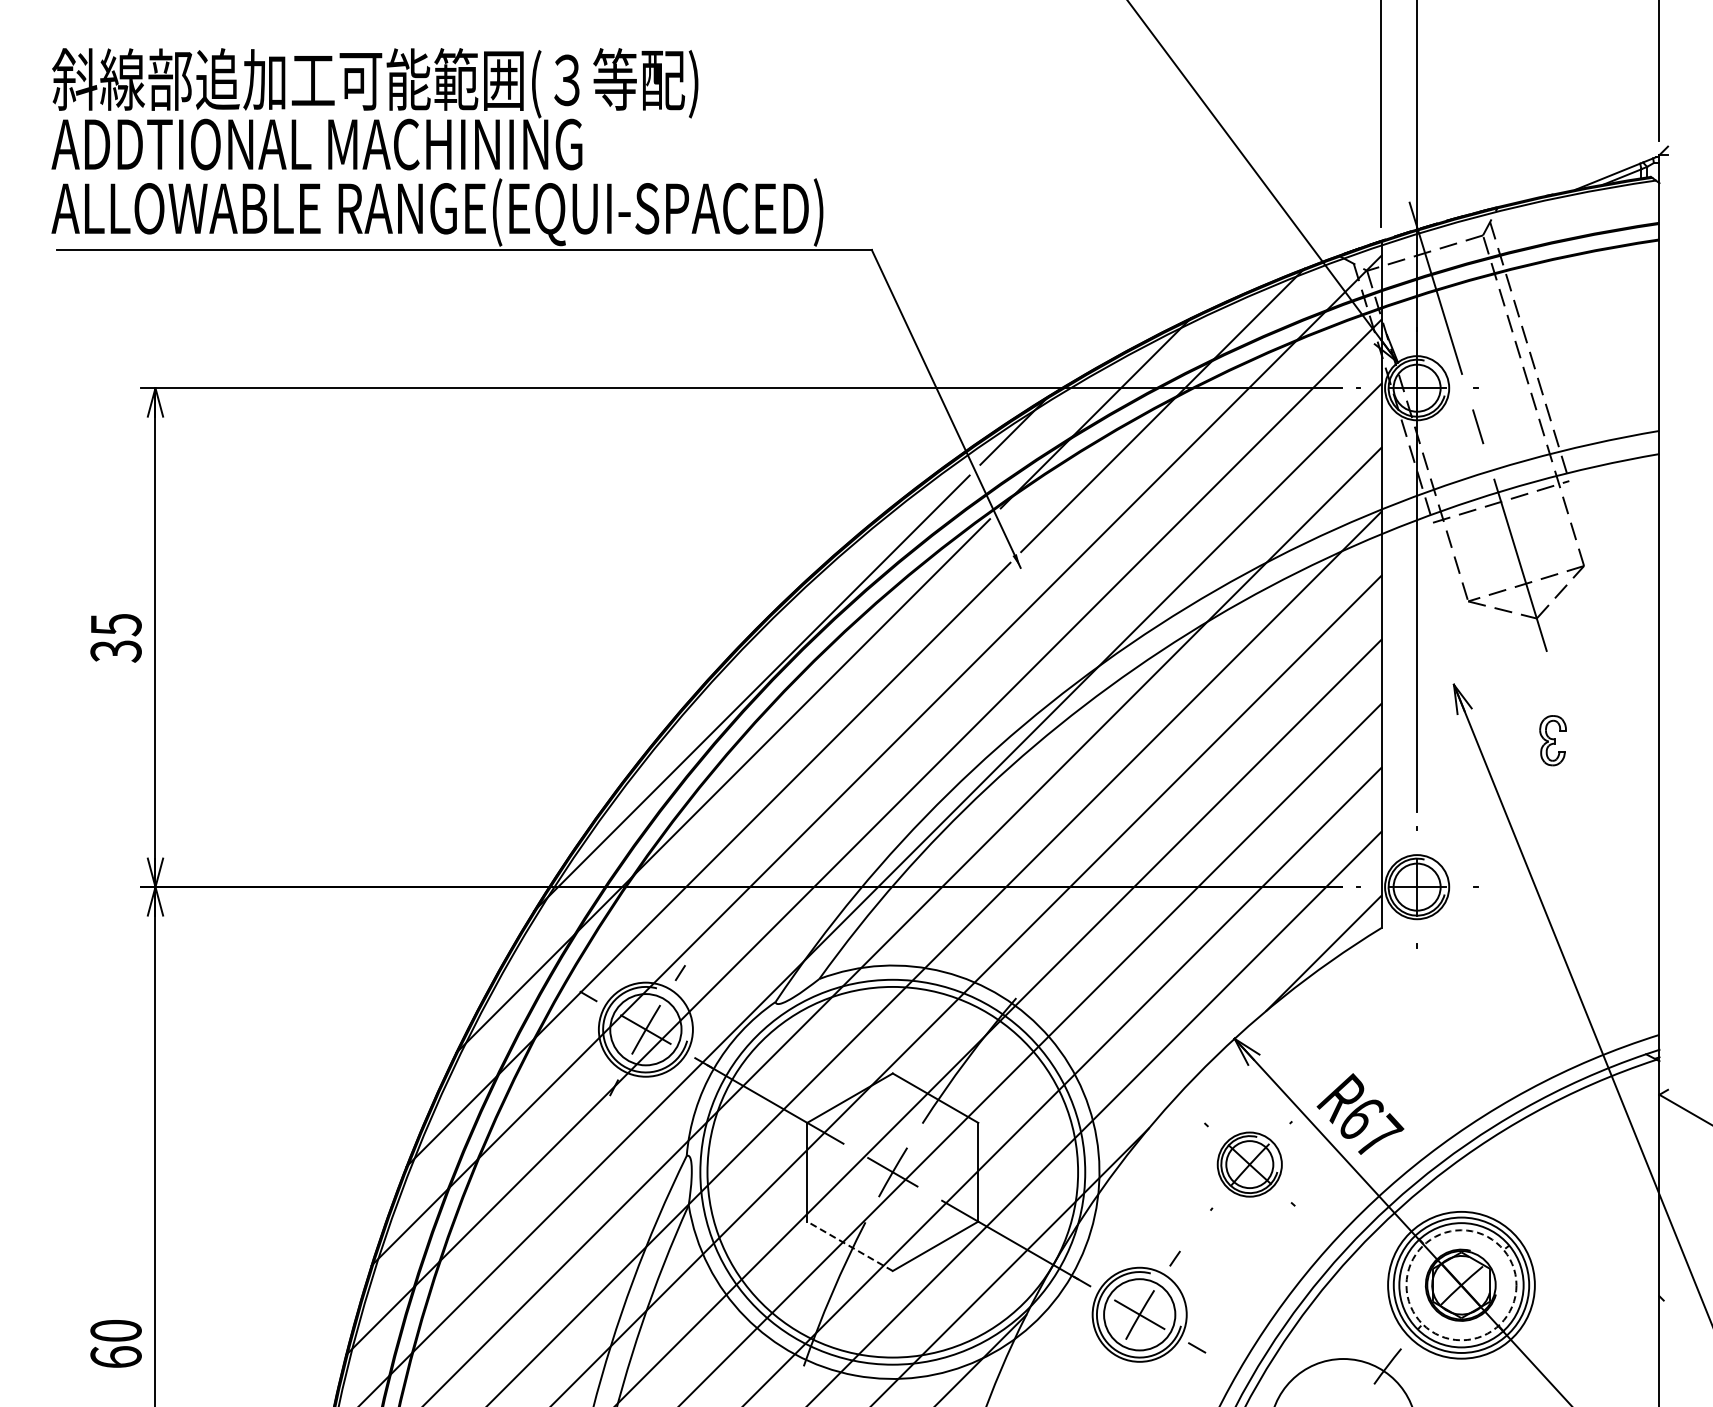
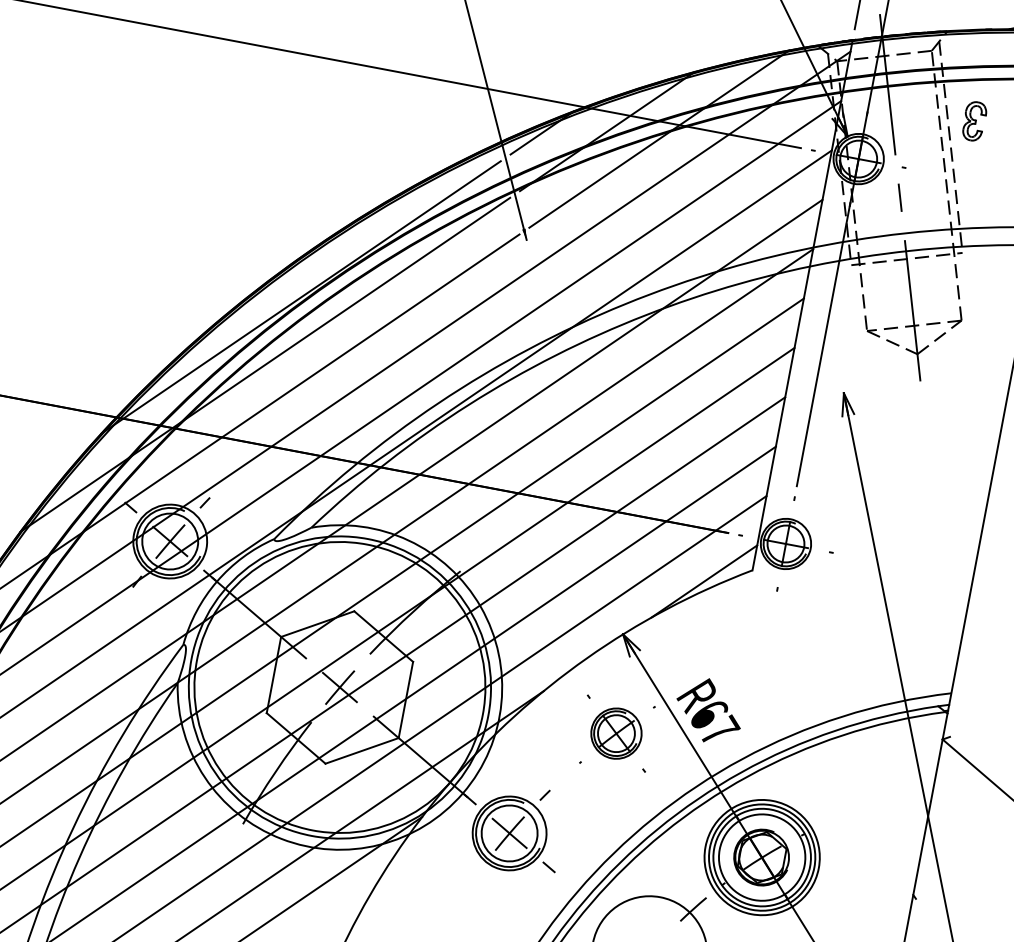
part: (1552, 740) -> (974, 121), moved
line: (849, 1246) -> (295, 738), dashed -> solid
circle: (1461, 1285) -> (762, 857), dashed -> solid

